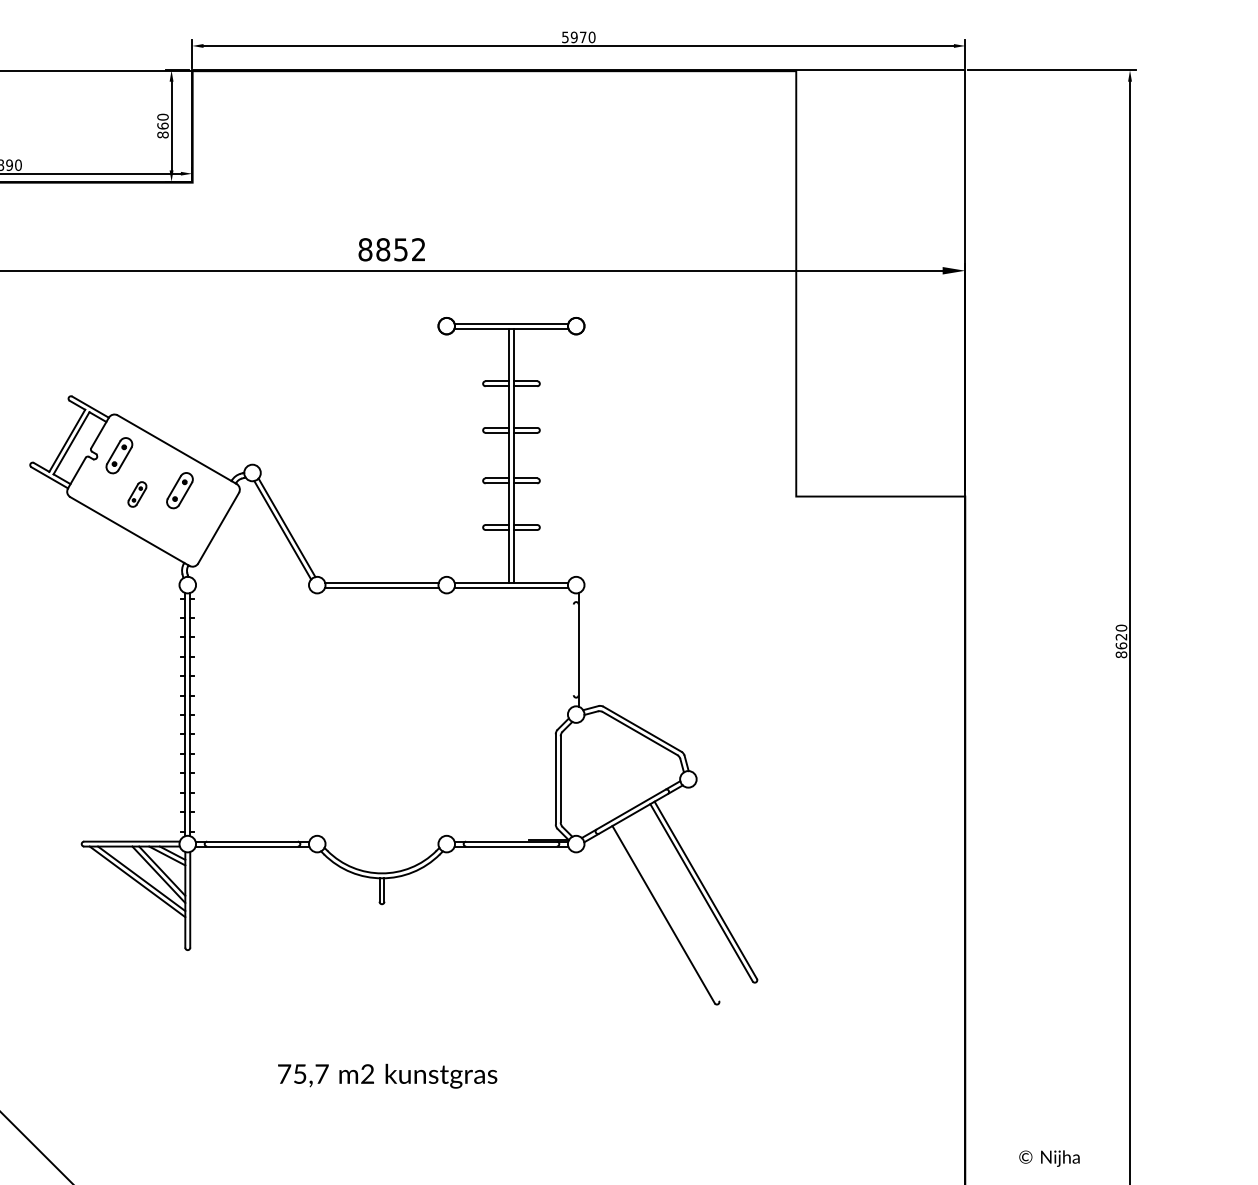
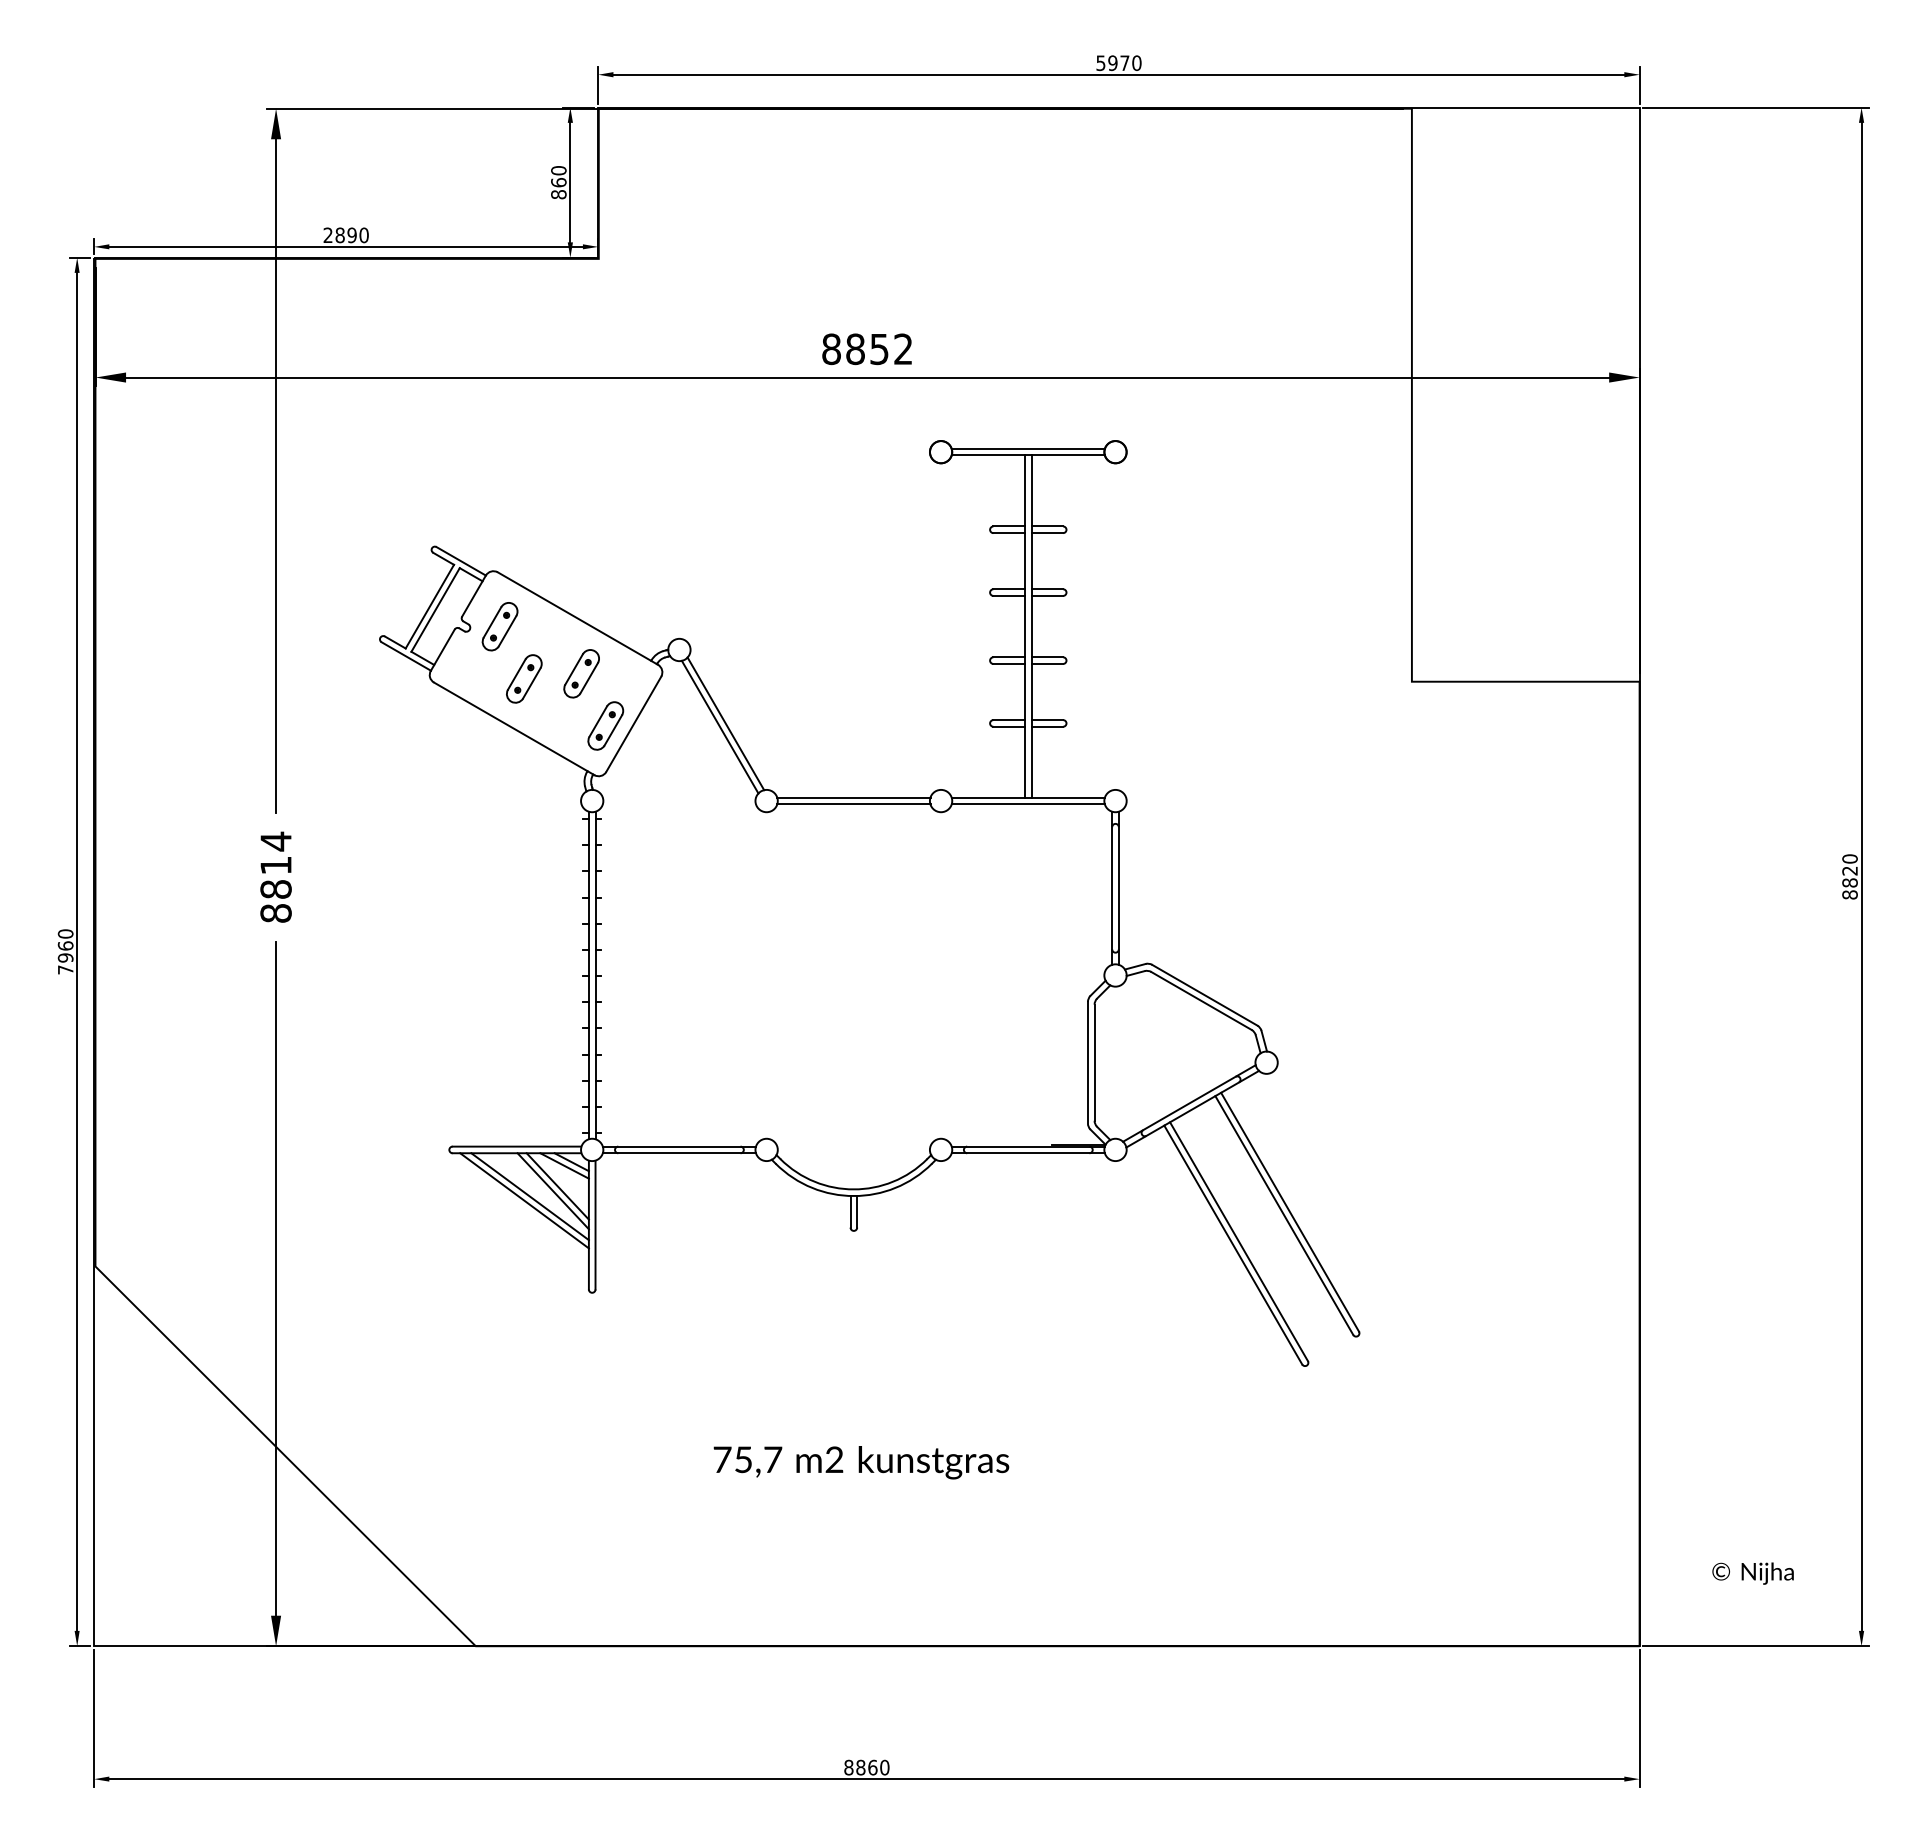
part: (137, 494) -> (524, 678), size x1.43
part: (197, 529) -> (605, 725), added
text: (1121, 645) -> (1849, 882), 8620 -> 8820
line: (573, 649) -> (1112, 887), added
line: (667, 912) -> (1238, 1241), added

